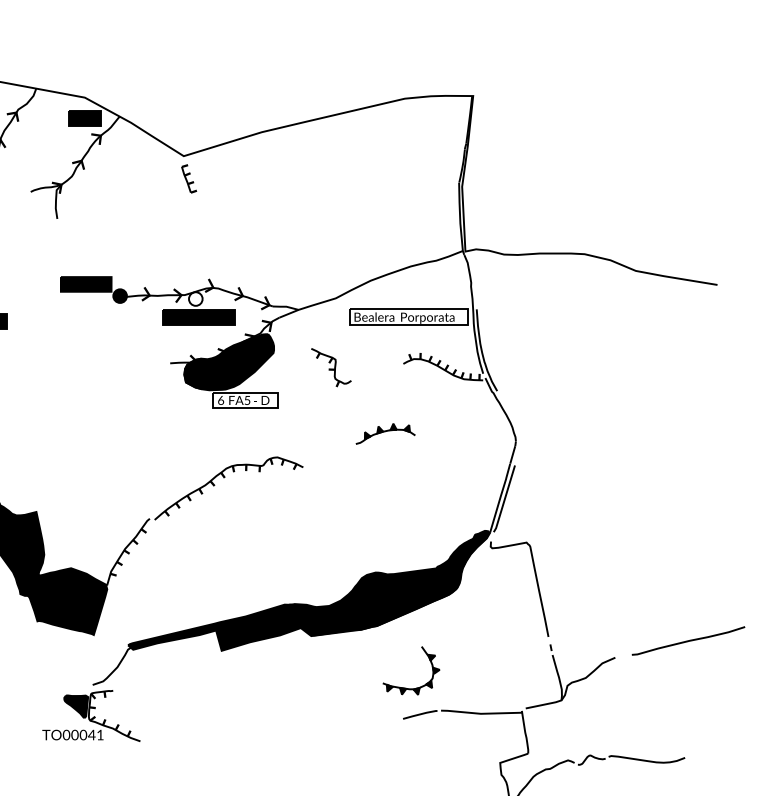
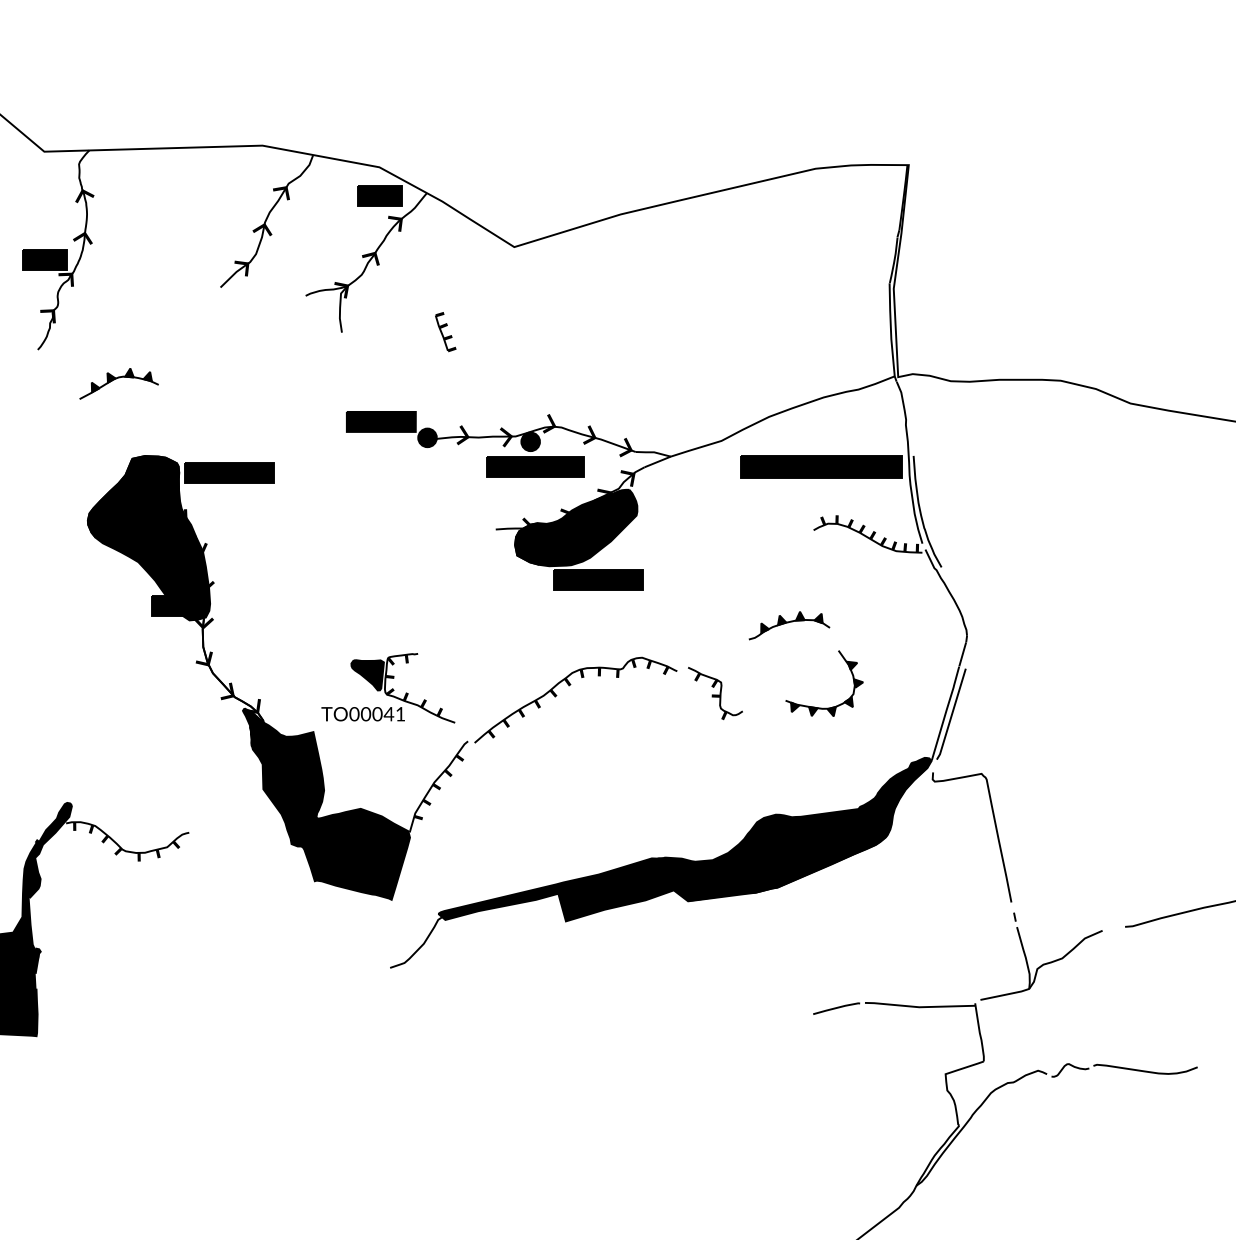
part: (189, 179) -> (445, 332), moved
fill: (195, 298) -> (530, 441), added
fill: (409, 317) -> (821, 466), added
part: (331, 367) -> (715, 693), moved
fill: (245, 400) -> (598, 580), added
part: (411, 688) -> (824, 707), moved
part: (91, 716) -> (388, 688), moved

